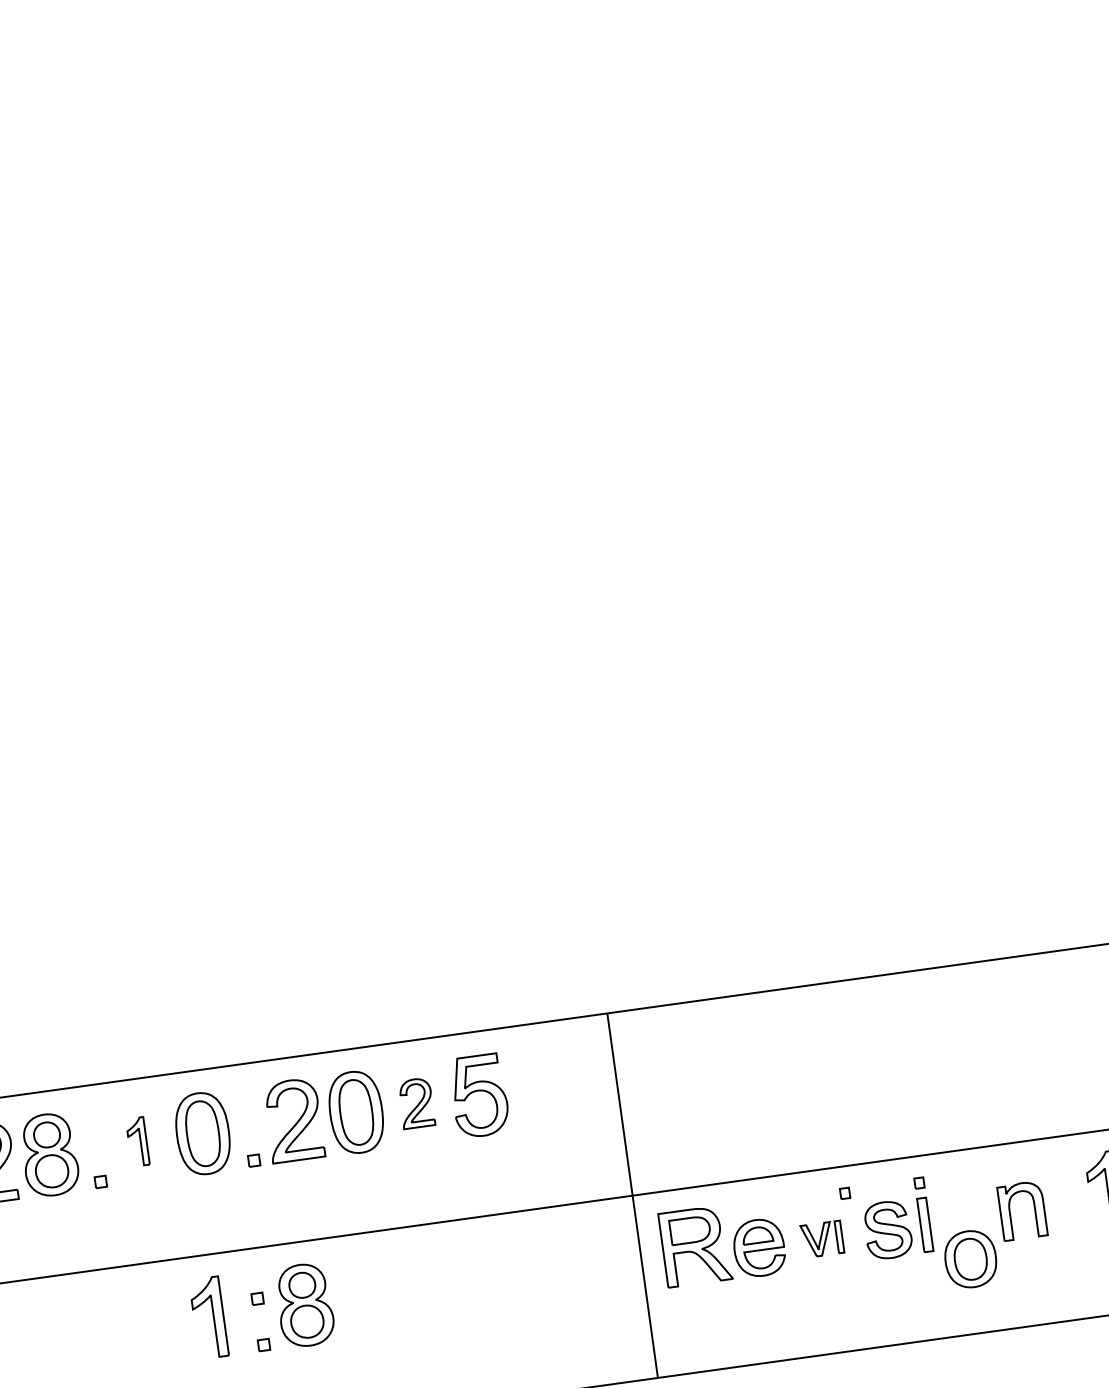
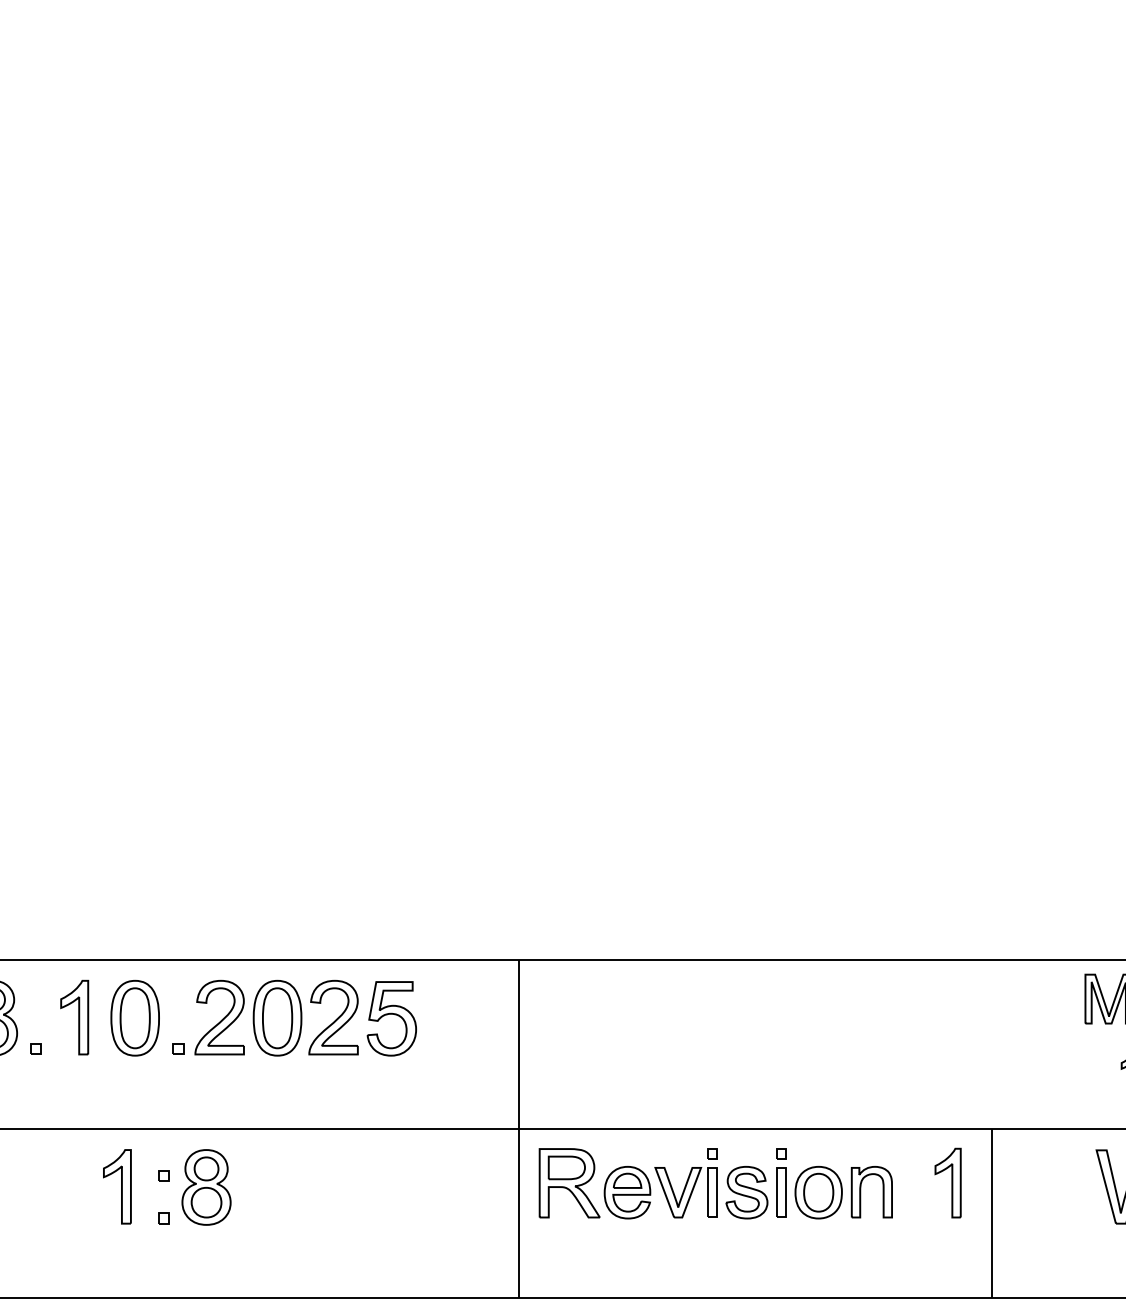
part: (416, 1103) -> (333, 1017), size x1.67
part: (137, 1141) -> (74, 1017), size x1.67
part: (821, 1239) -> (685, 1192), size x1.67
part: (970, 1259) -> (818, 1192), moved

